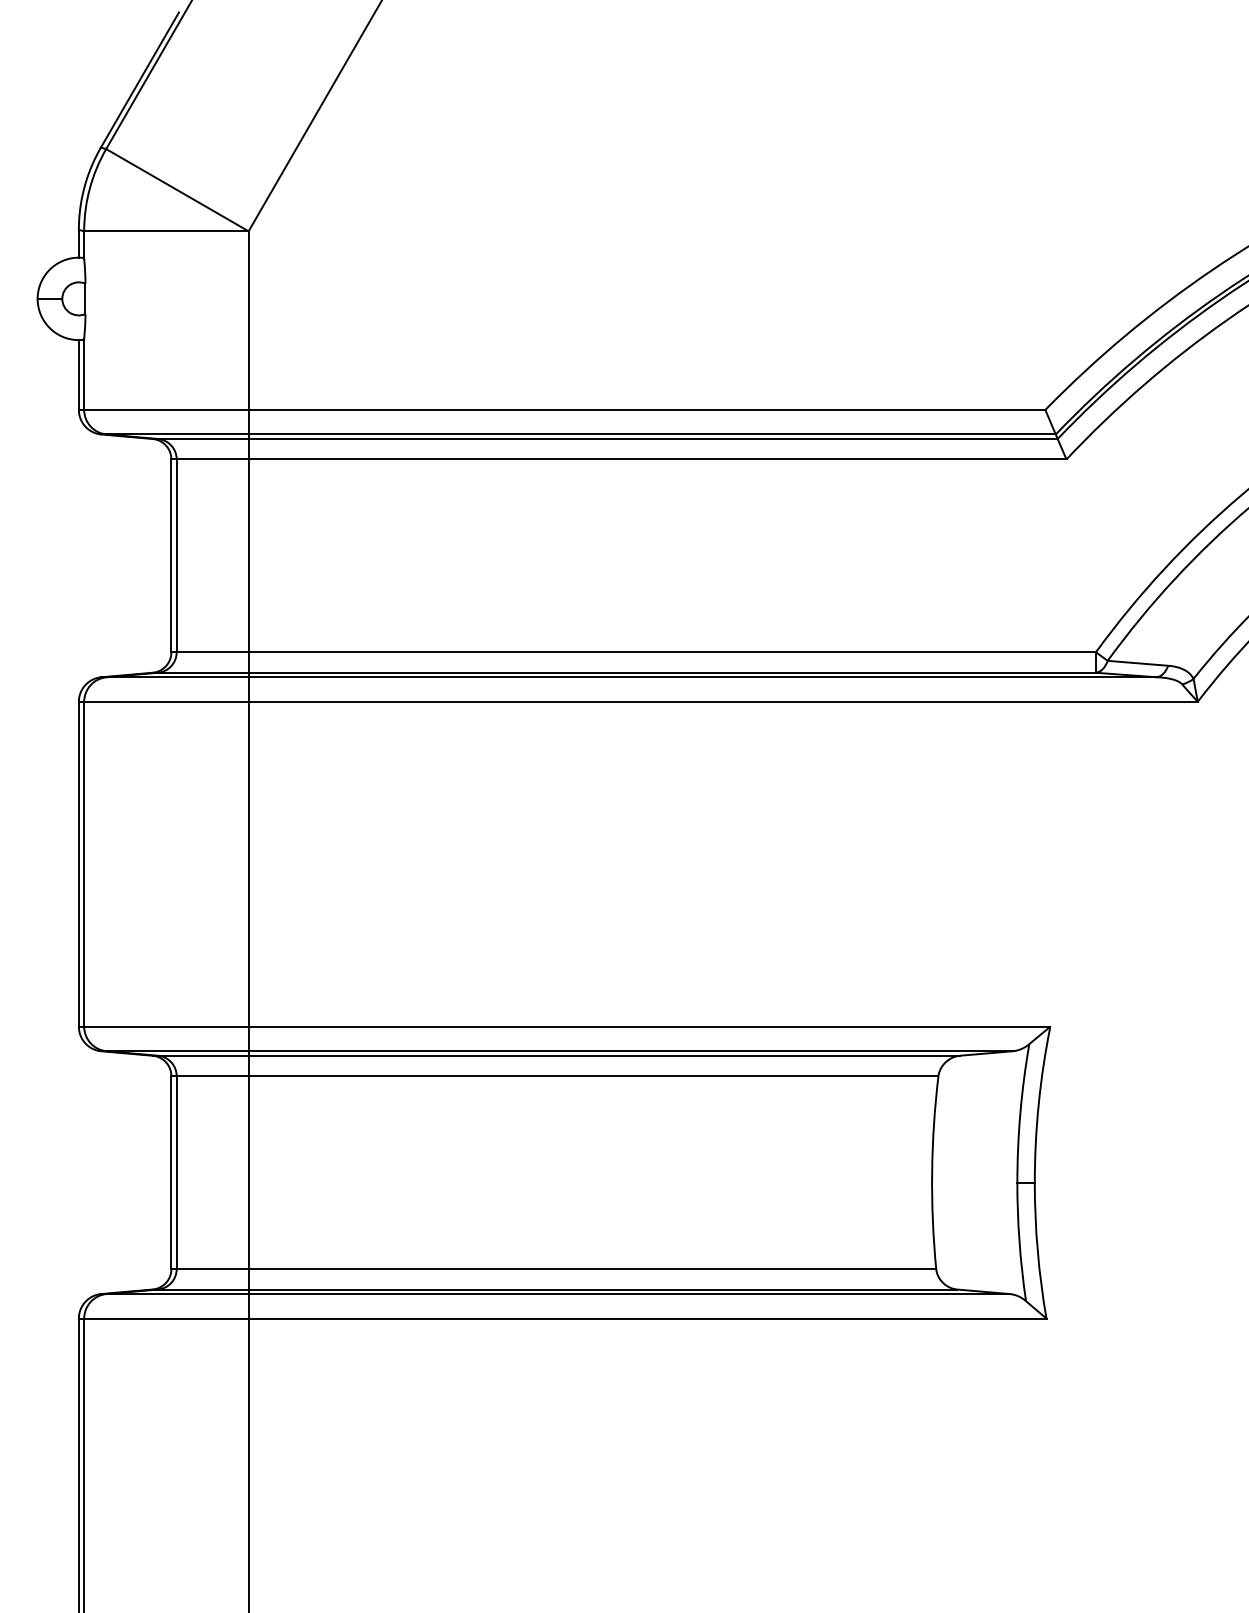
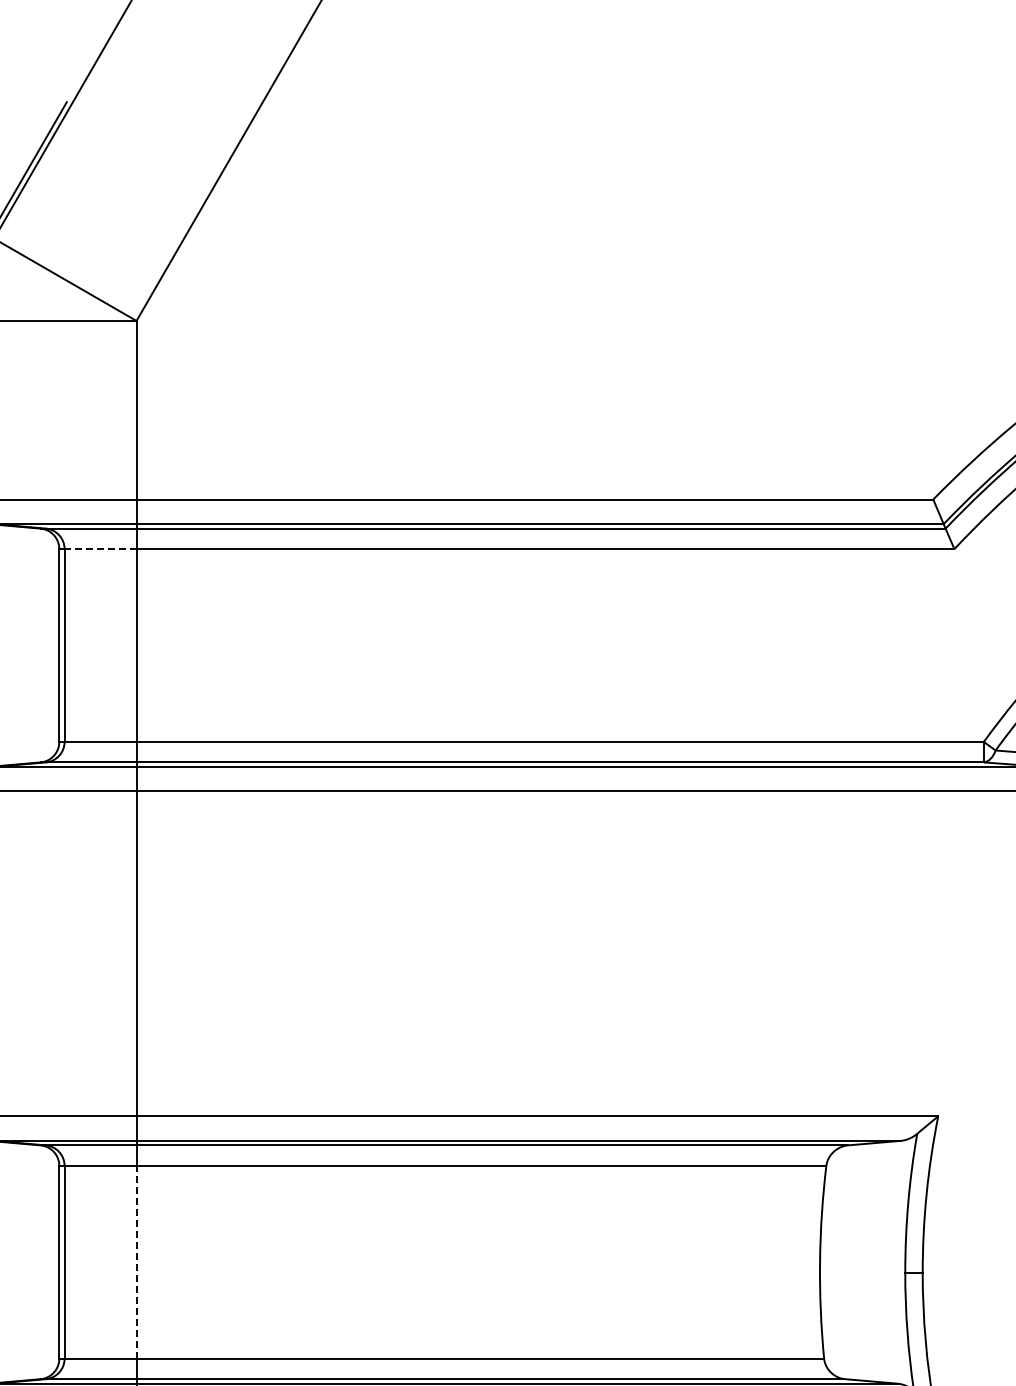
line: (212, 459) -> (100, 549), solid -> dashed
line: (248, 1172) -> (136, 1262), solid -> dashed

